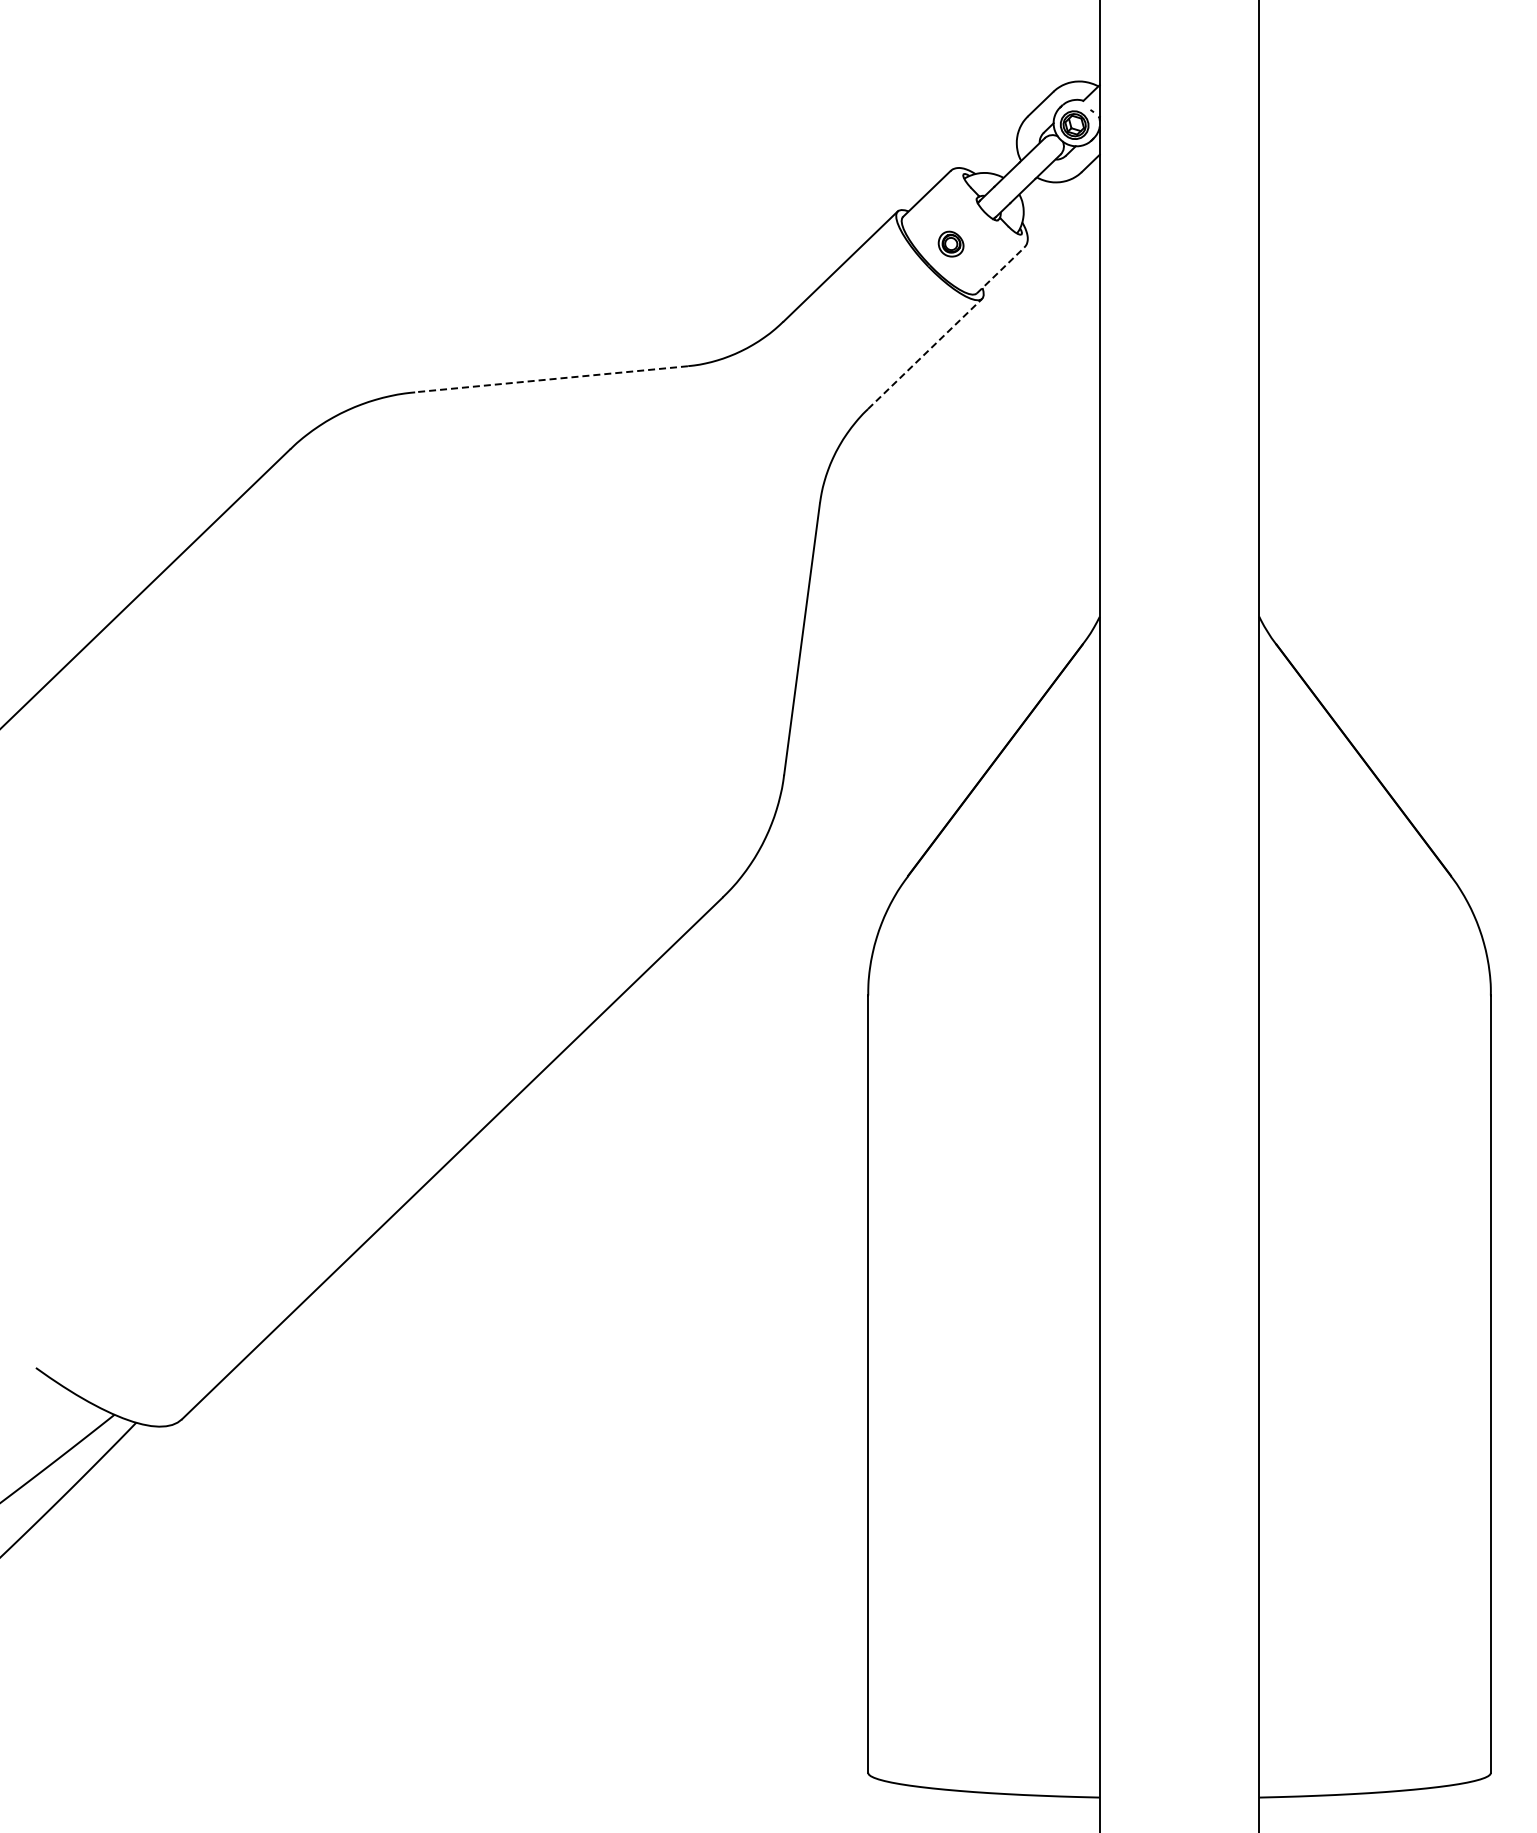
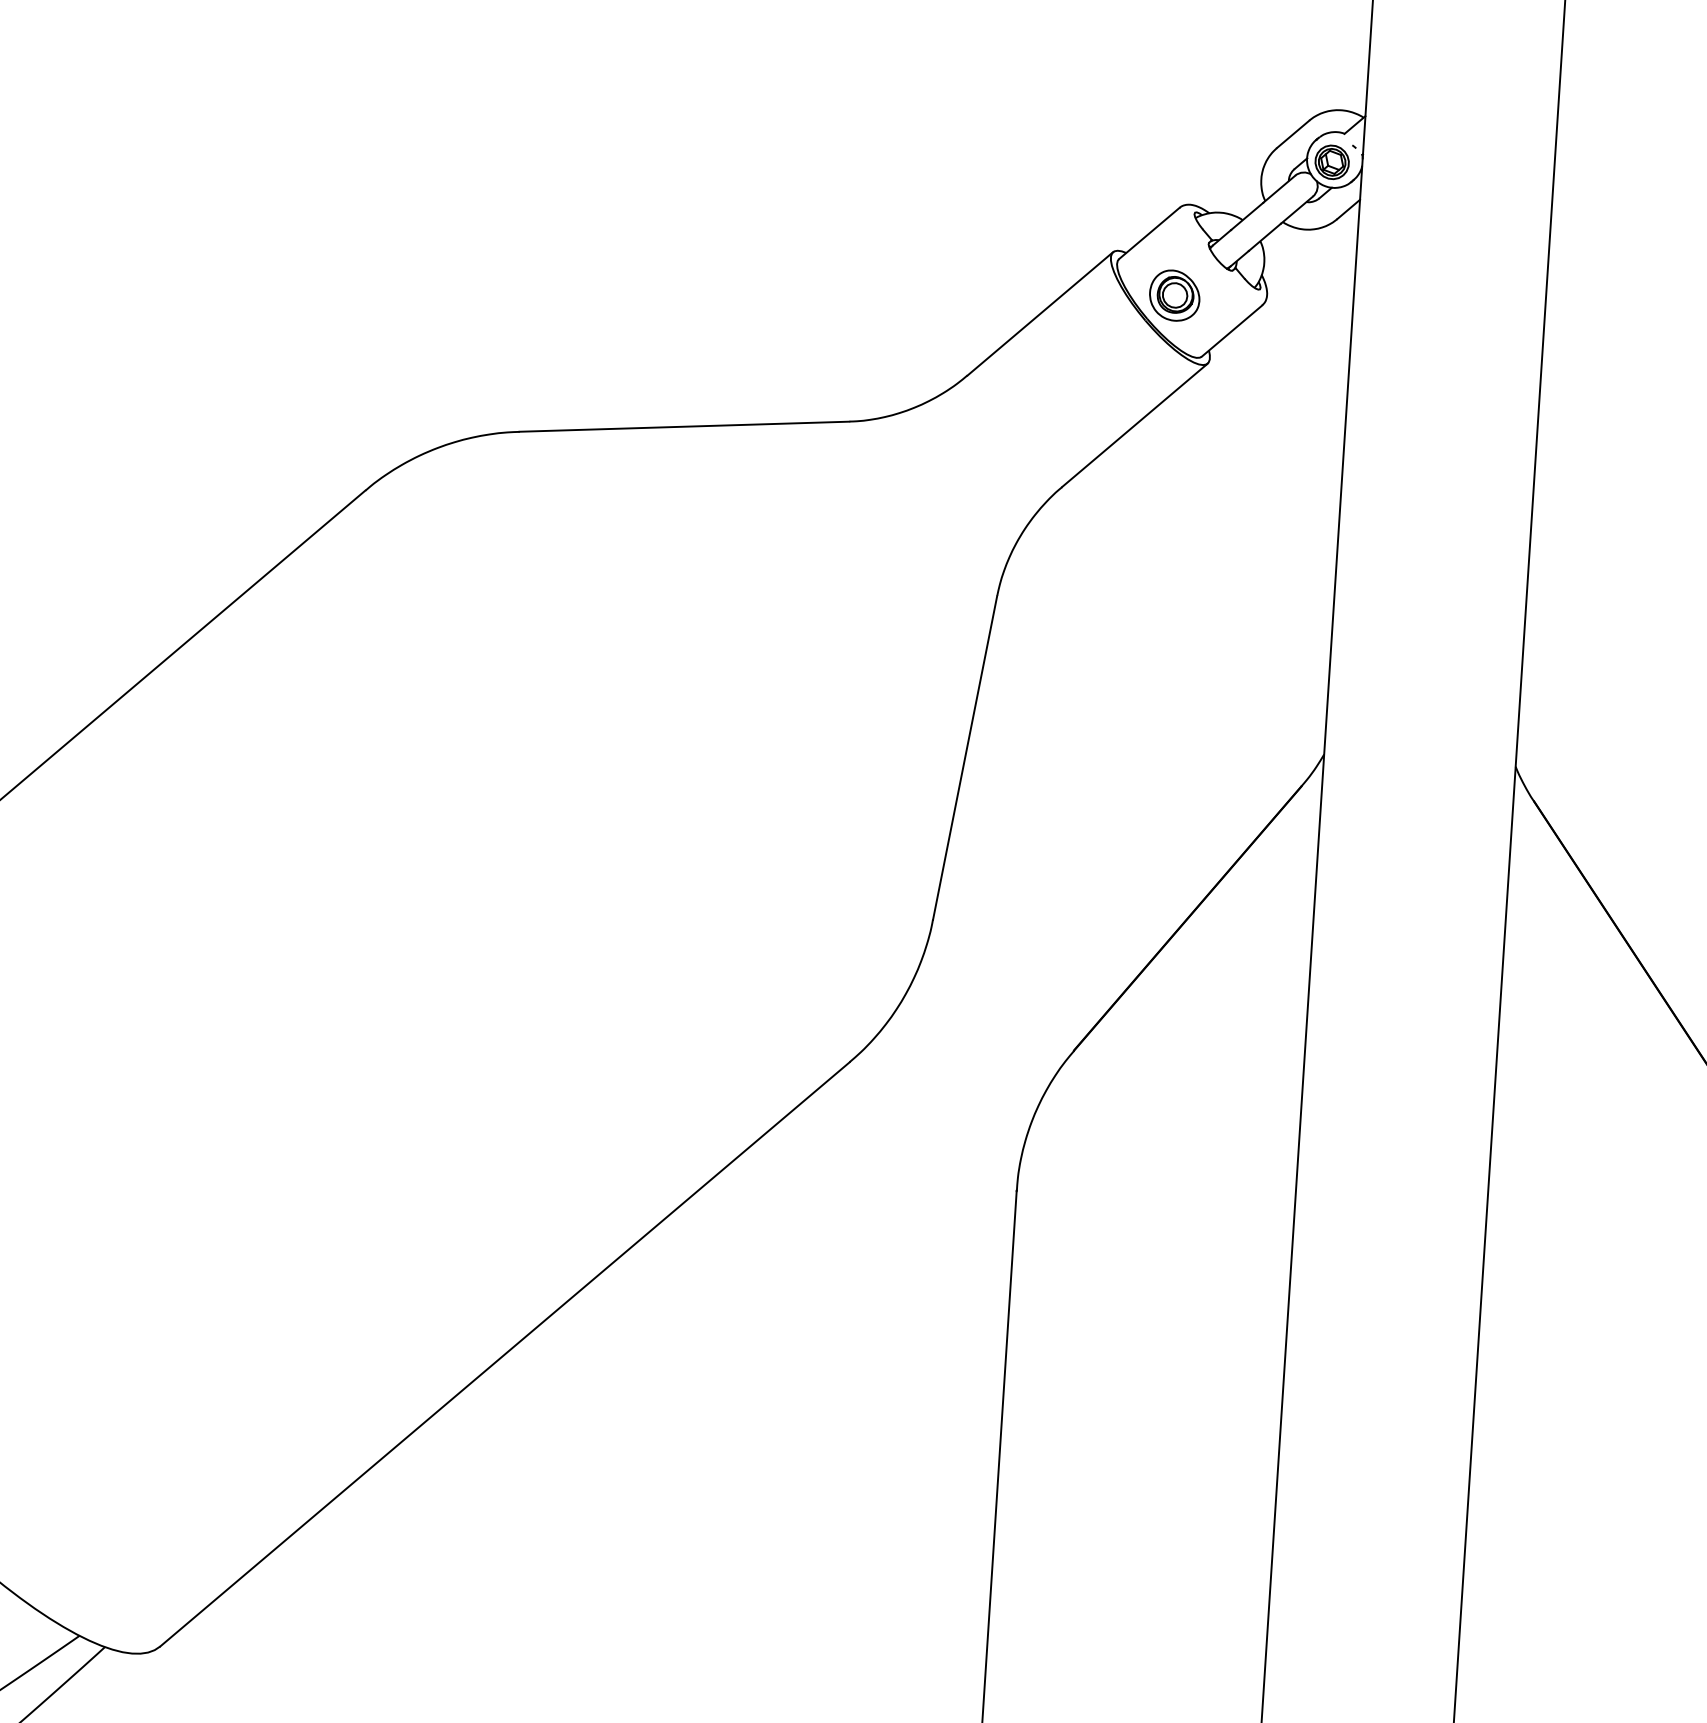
part: (950, 243) -> (1173, 294), size x1.67
line: (1000, 270) -> (1231, 331), dashed -> solid
line: (925, 353) -> (1135, 424), dashed -> solid
line: (550, 379) -> (683, 426), dashed -> solid

